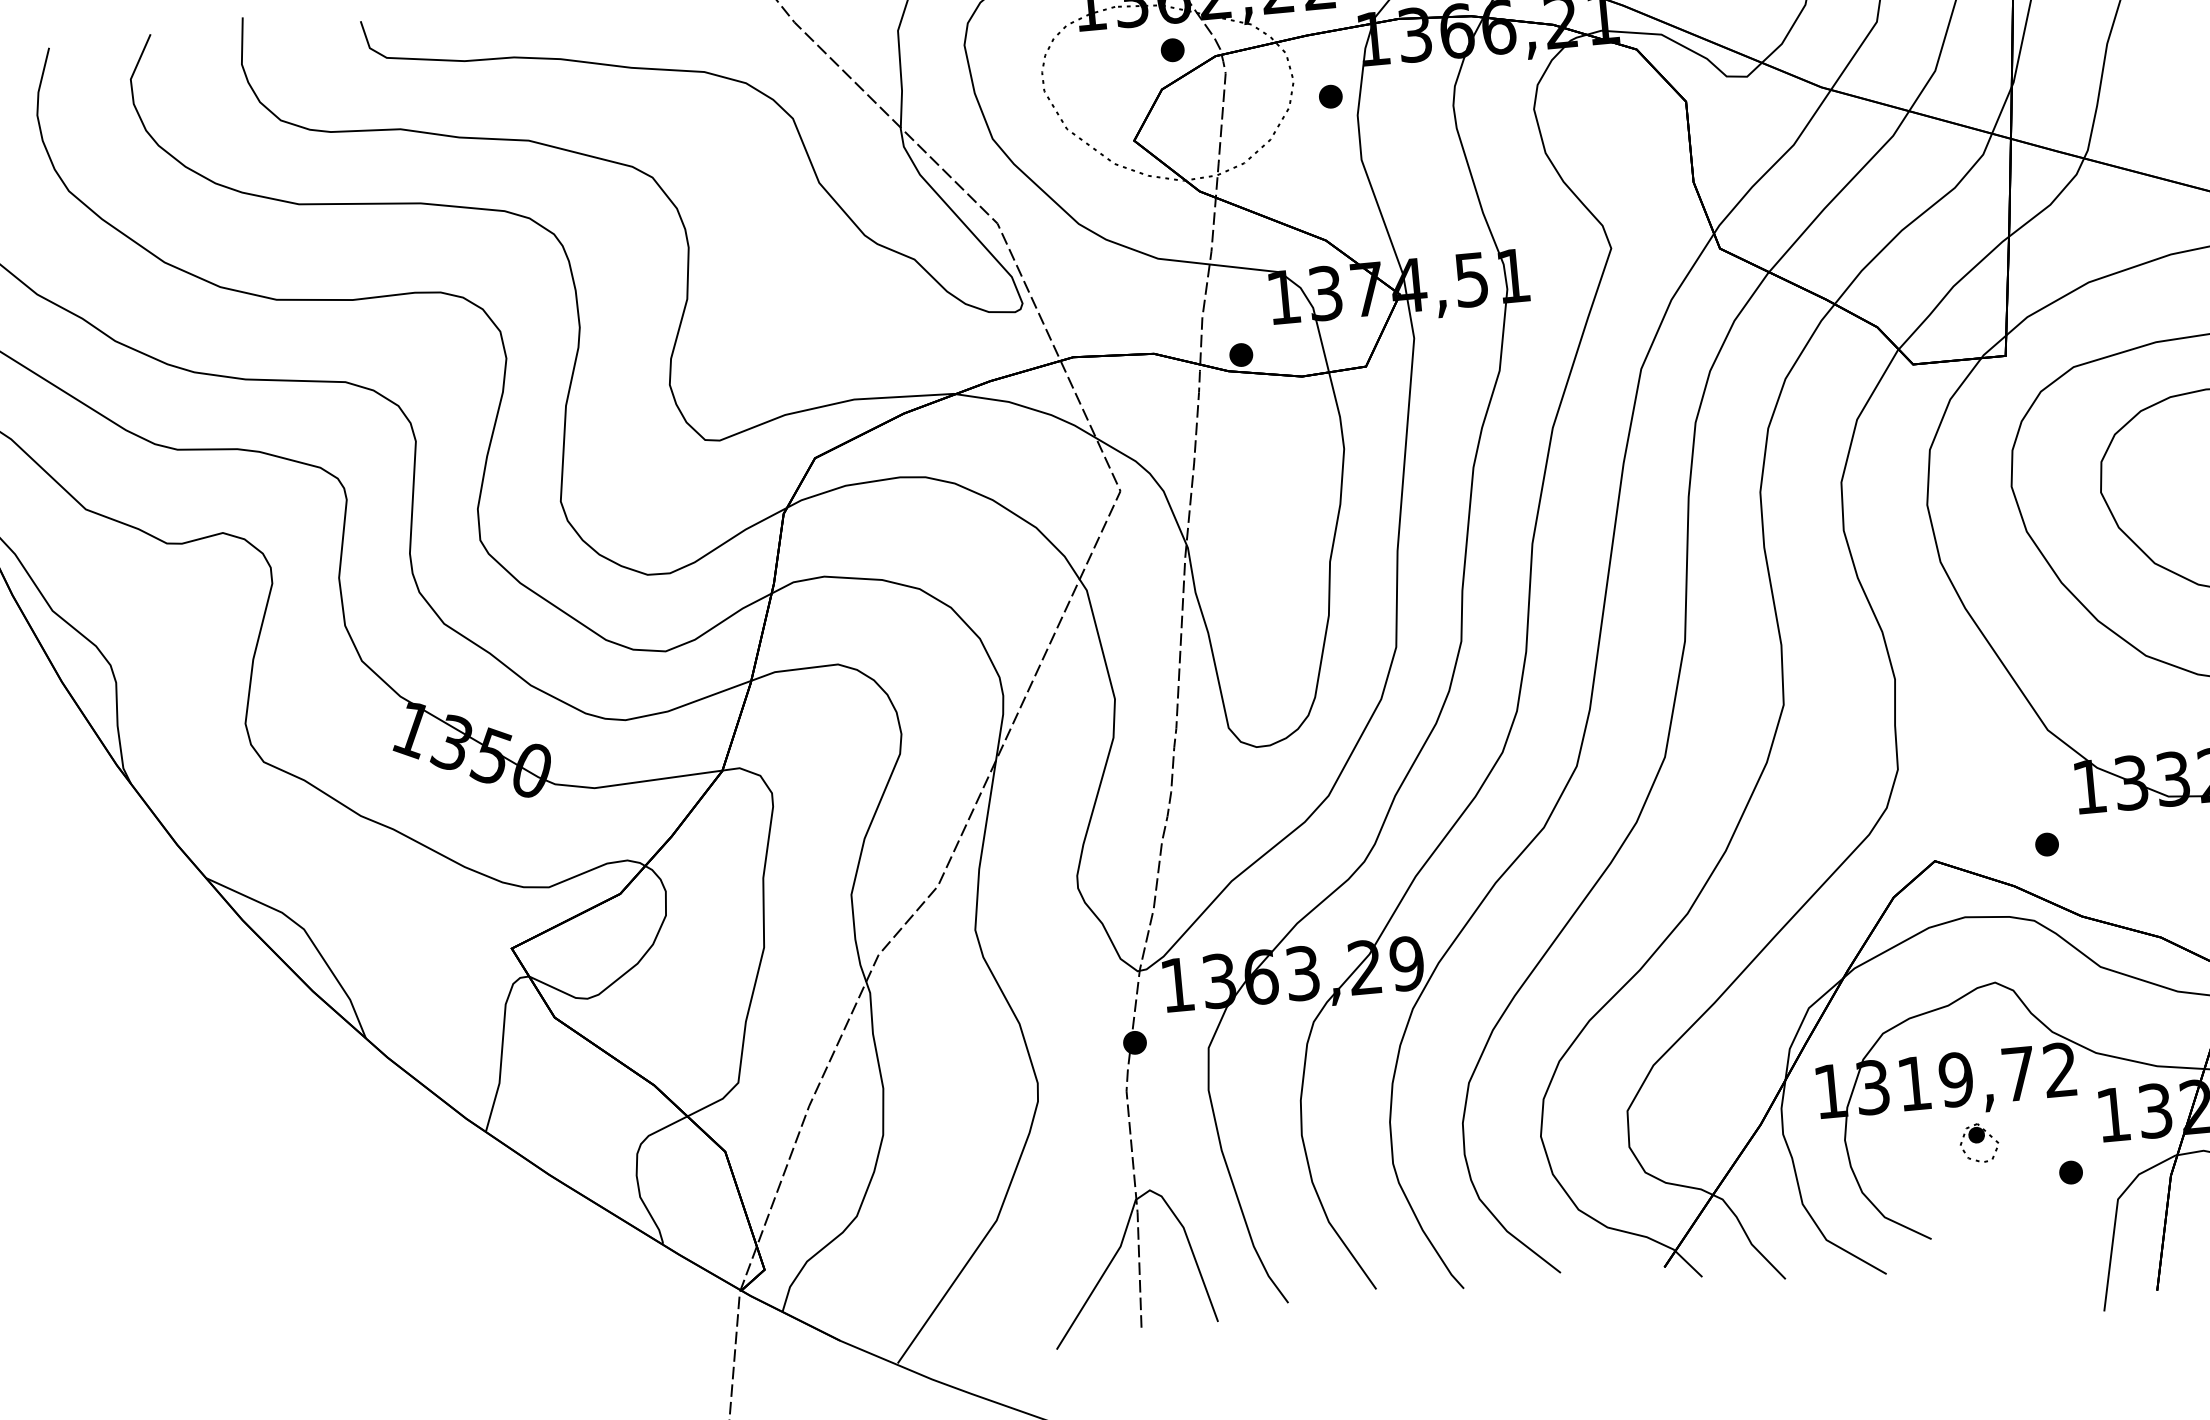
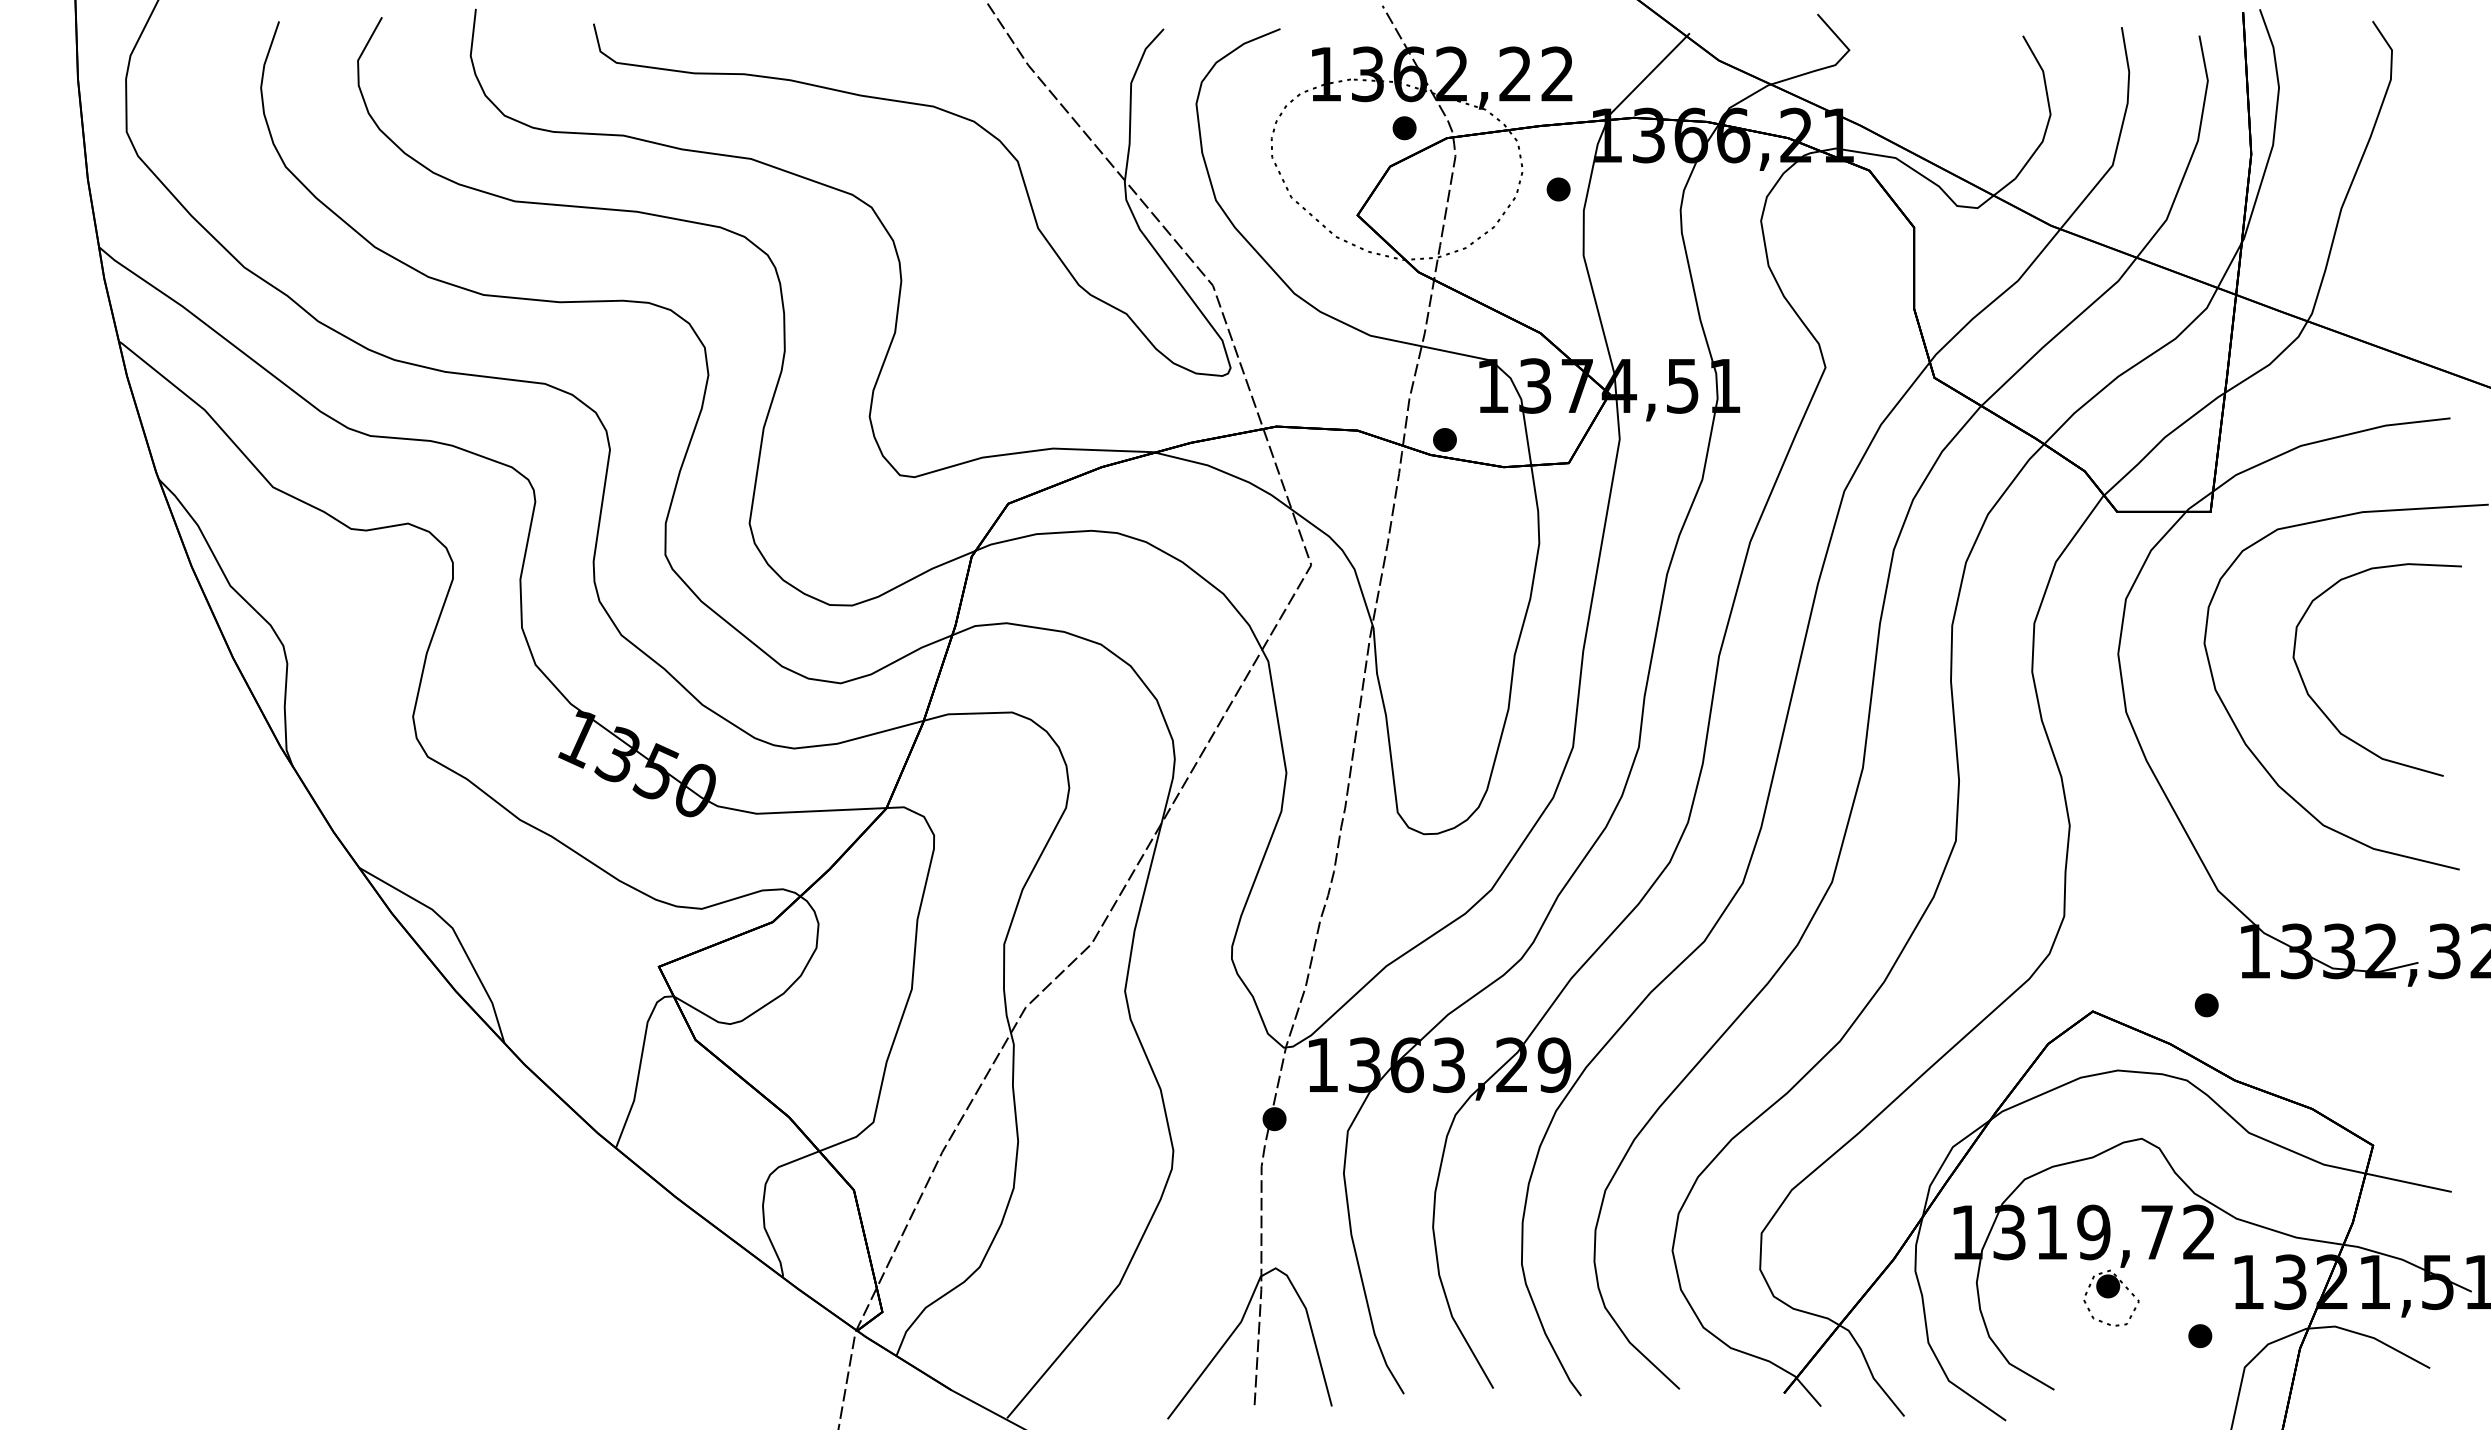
part: (1979, 1142) -> (2111, 1297), size x1.43

